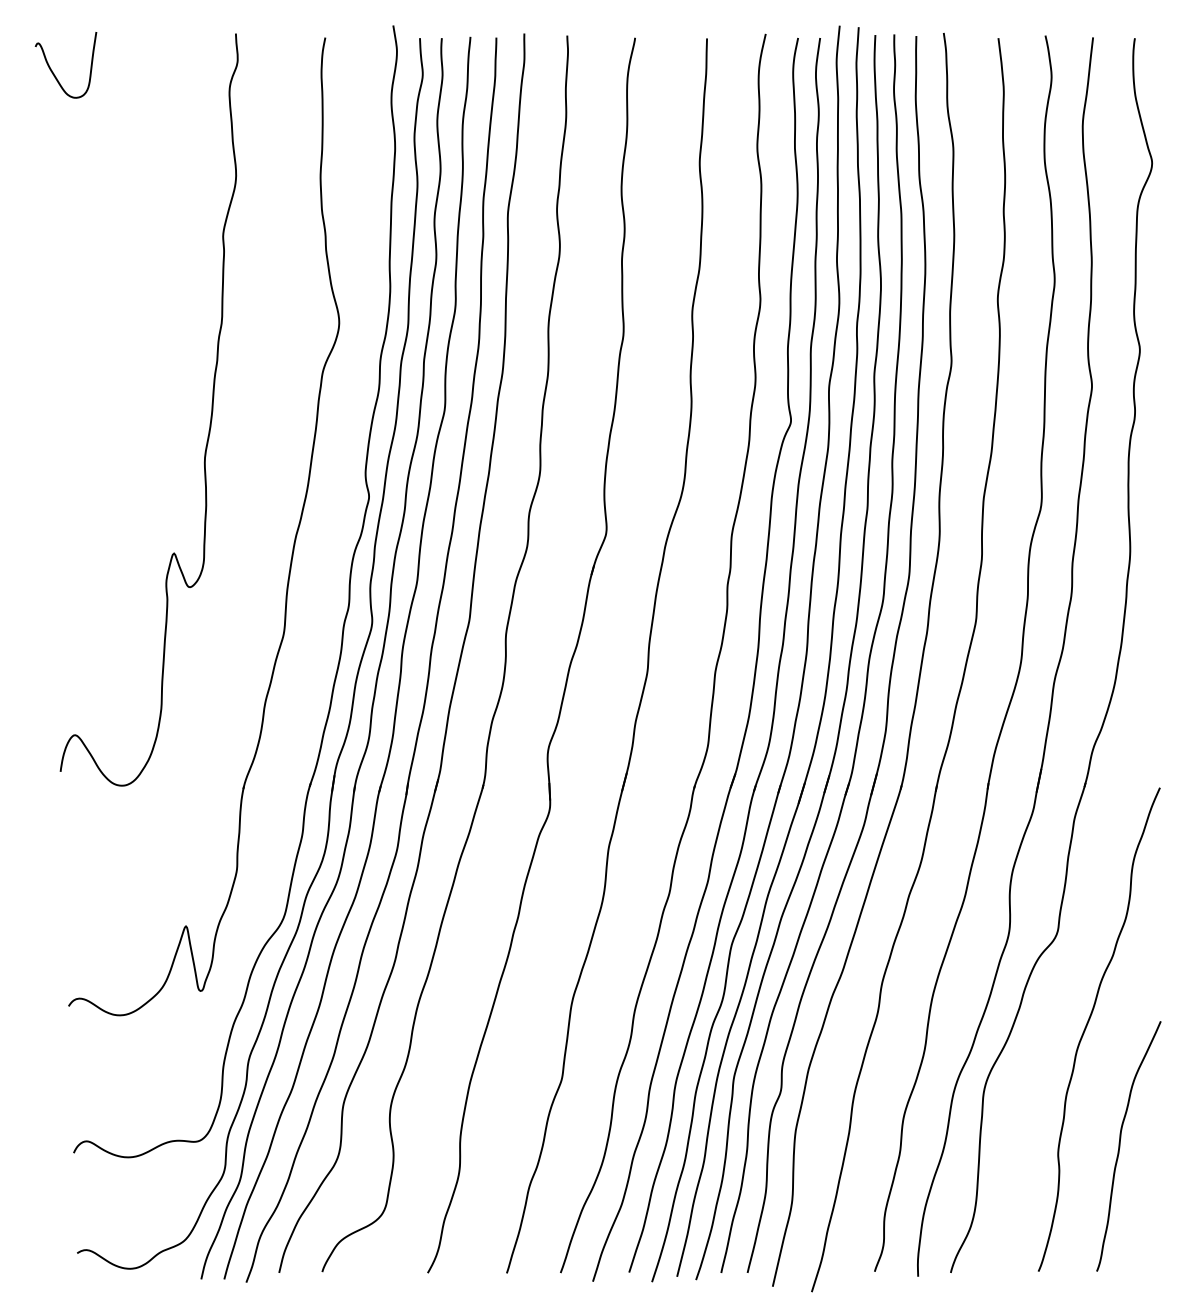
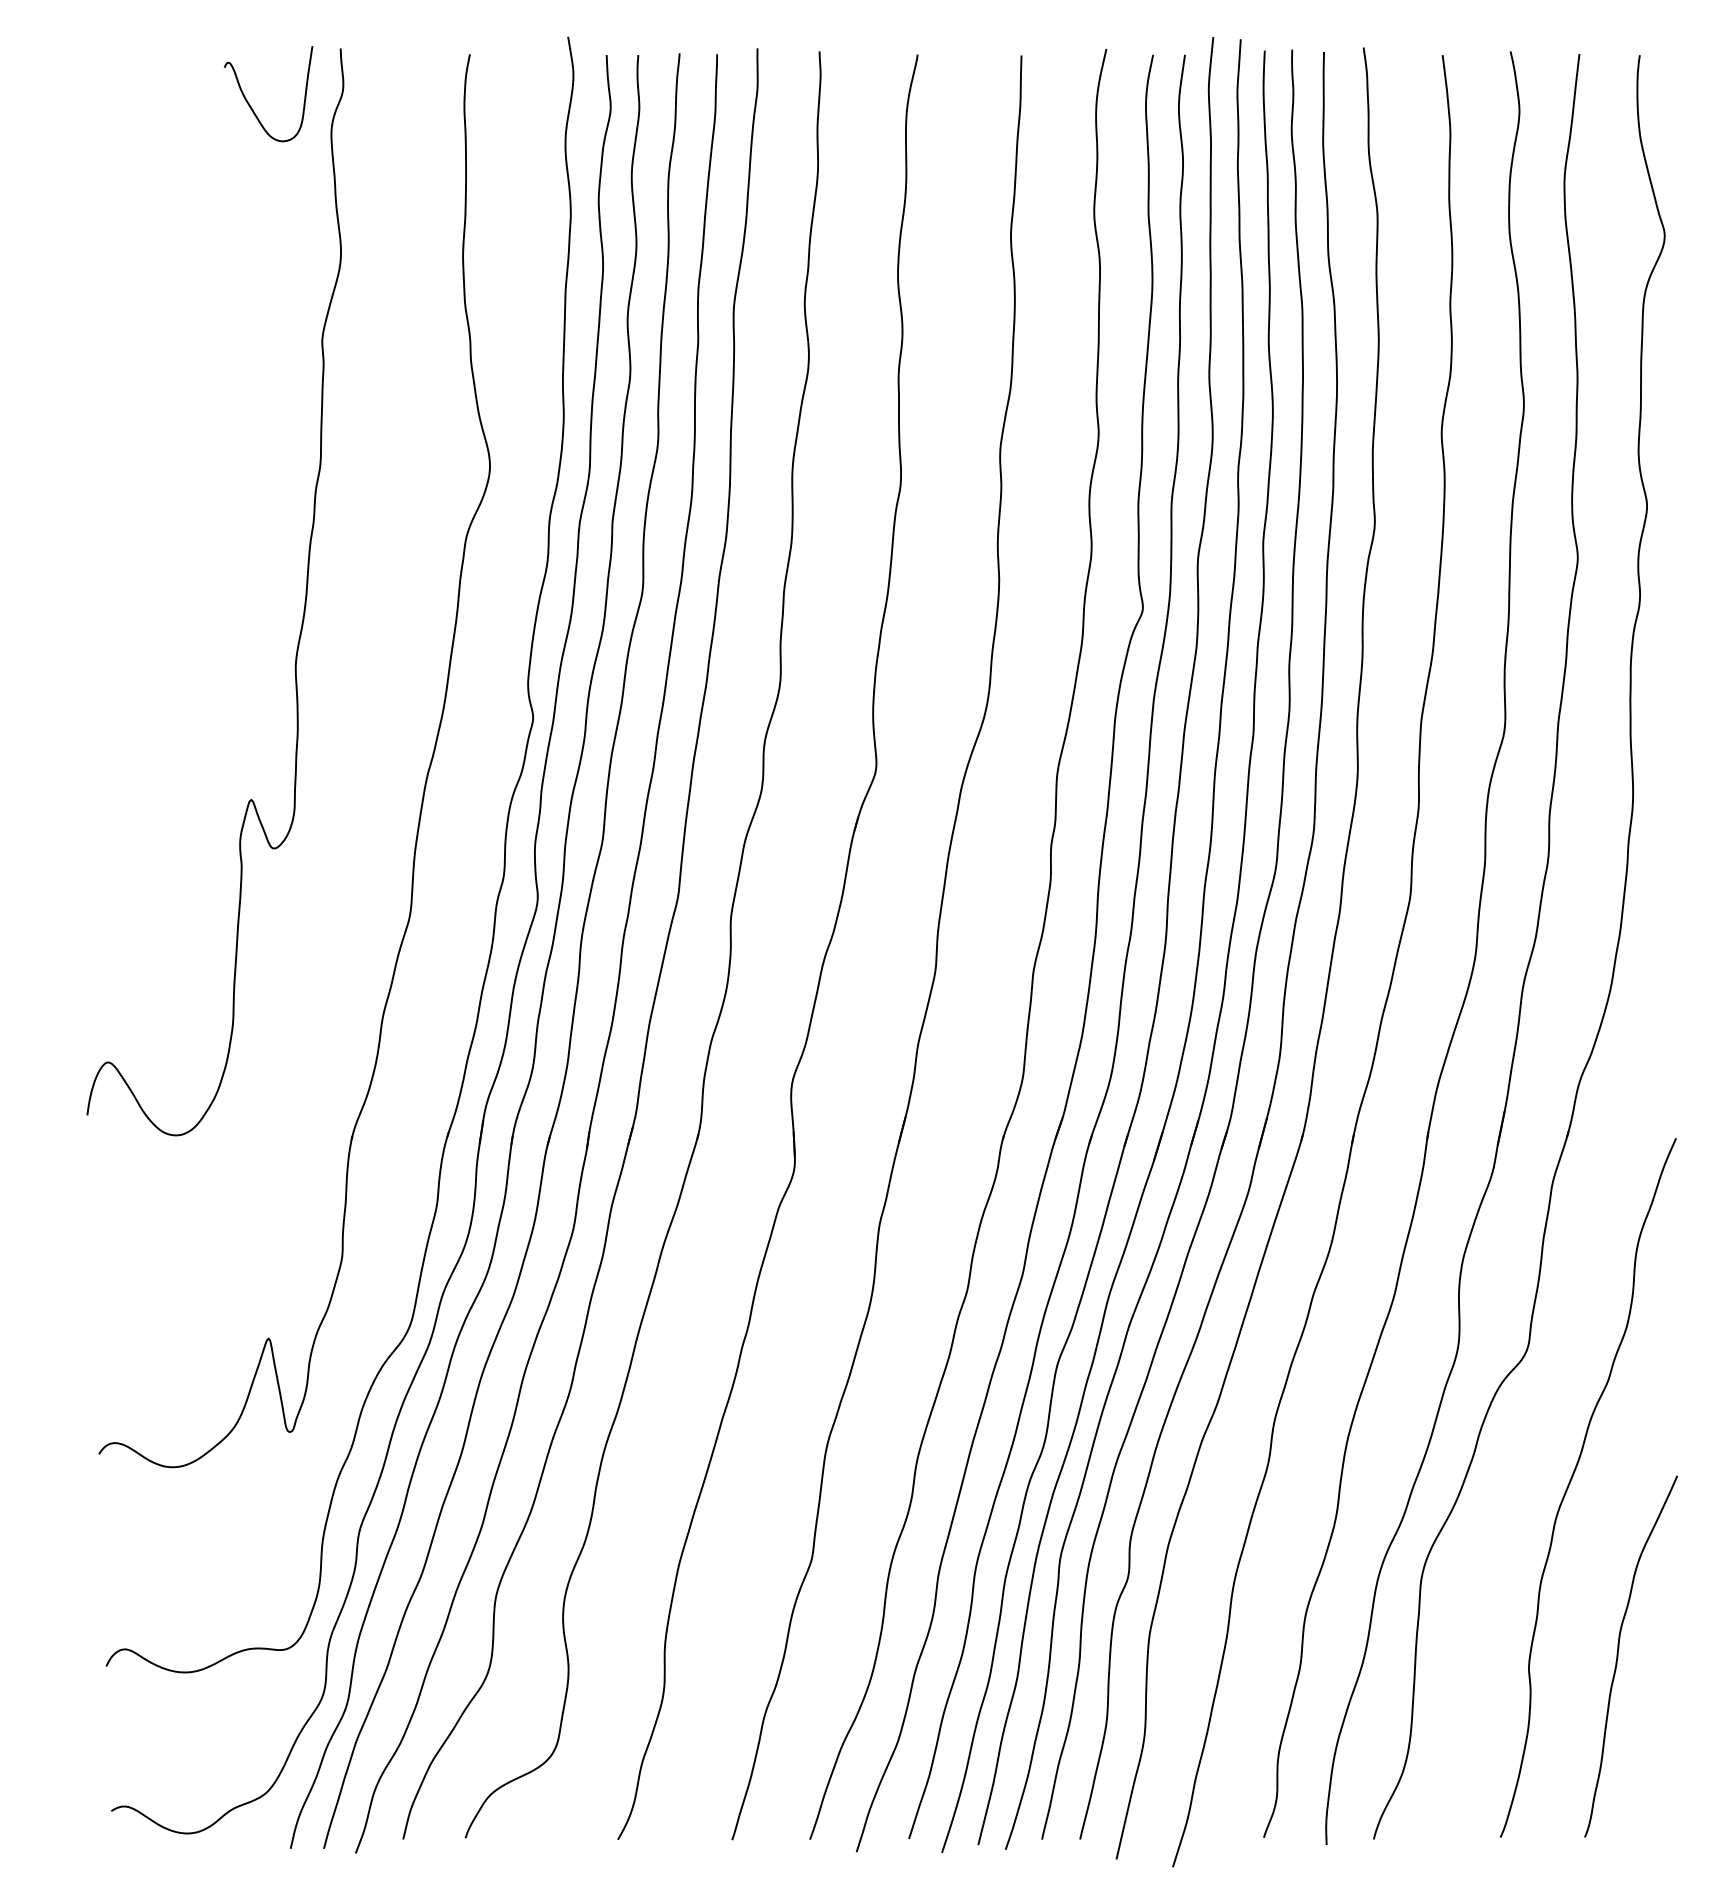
curve: (54, 73) -> (251, 106), moved

